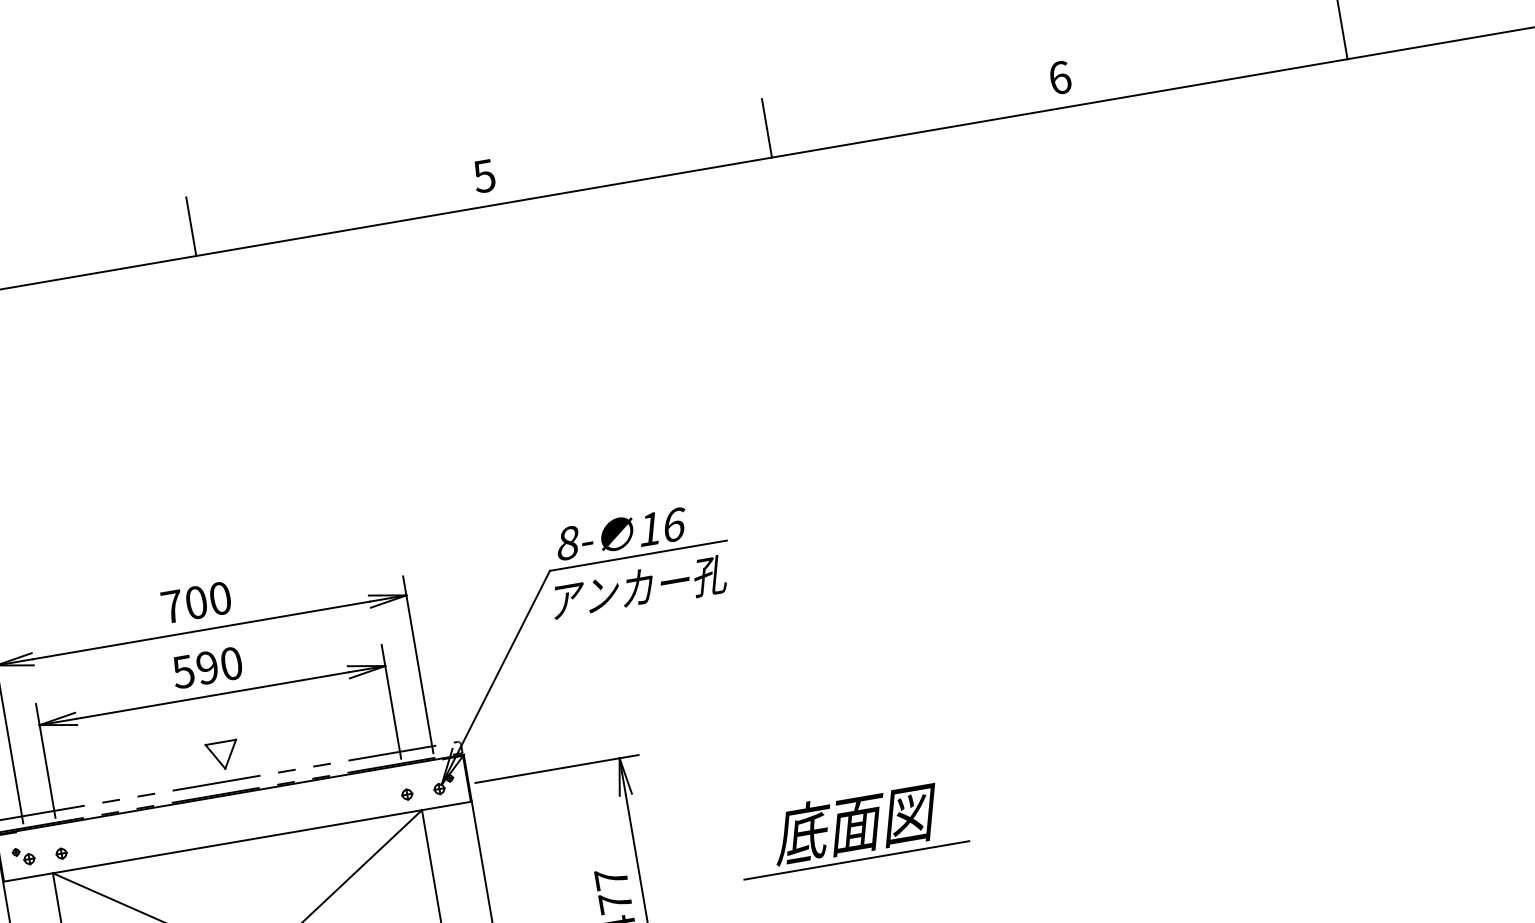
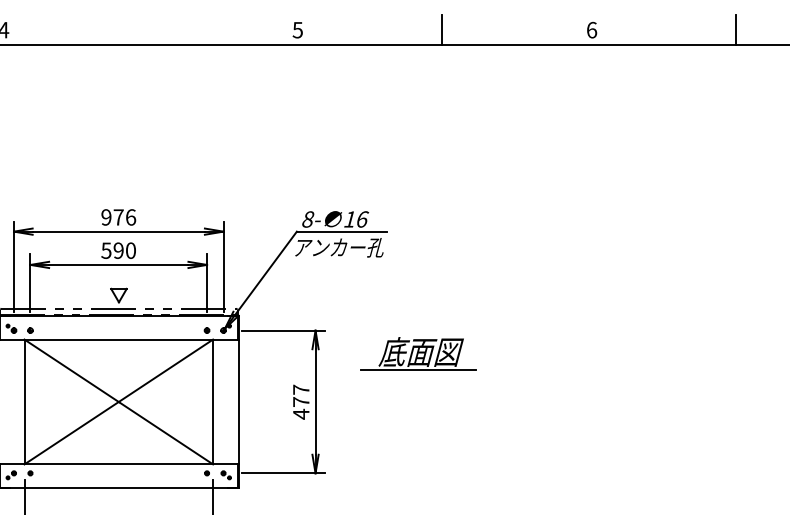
line: (192, 226) -> (148, 30), removed
text: (196, 602) -> (118, 217), 700 -> 976
part: (850, 827) -> (418, 353), moved

